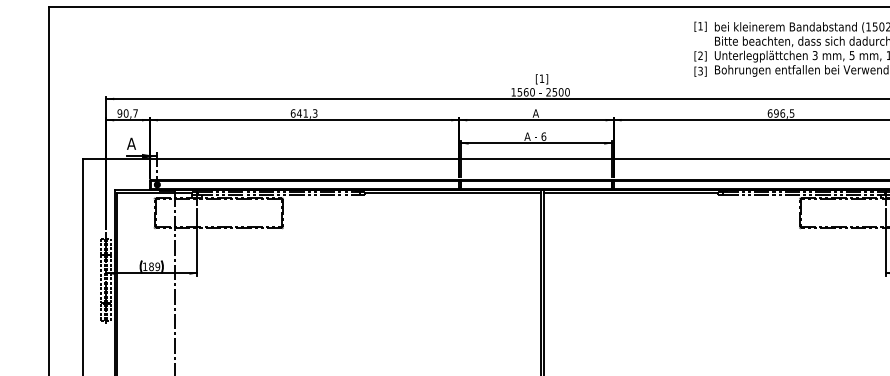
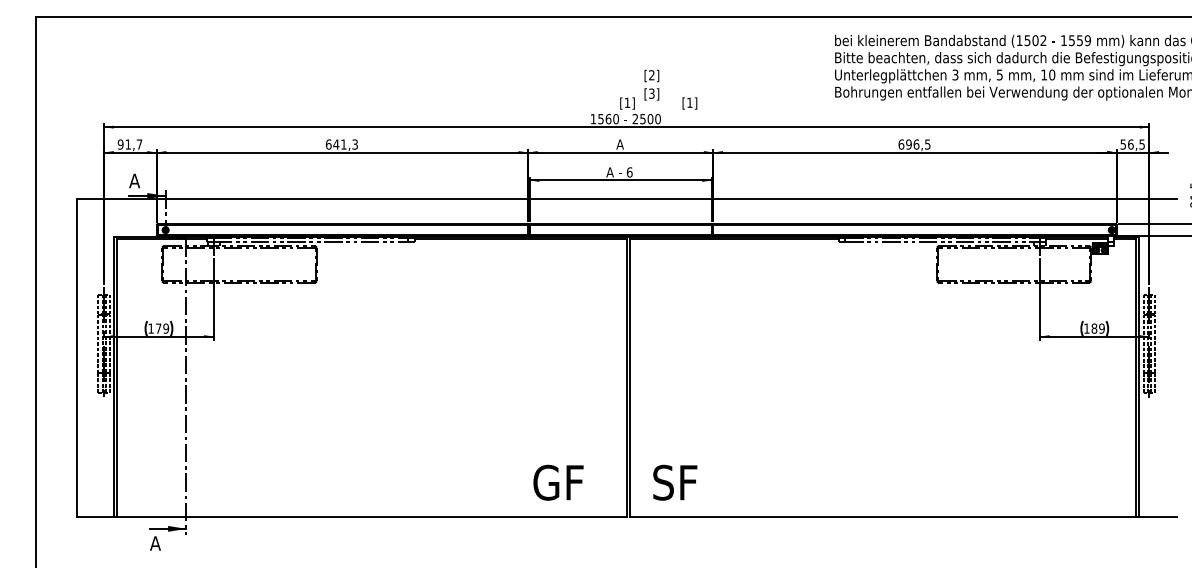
text: (700, 26) -> (689, 103), moved
text: (700, 63) -> (651, 84), moved
text: (126, 113) -> (128, 144), 90,7 -> 91,7
text: (151, 266) -> (158, 328), 189 -> 179

